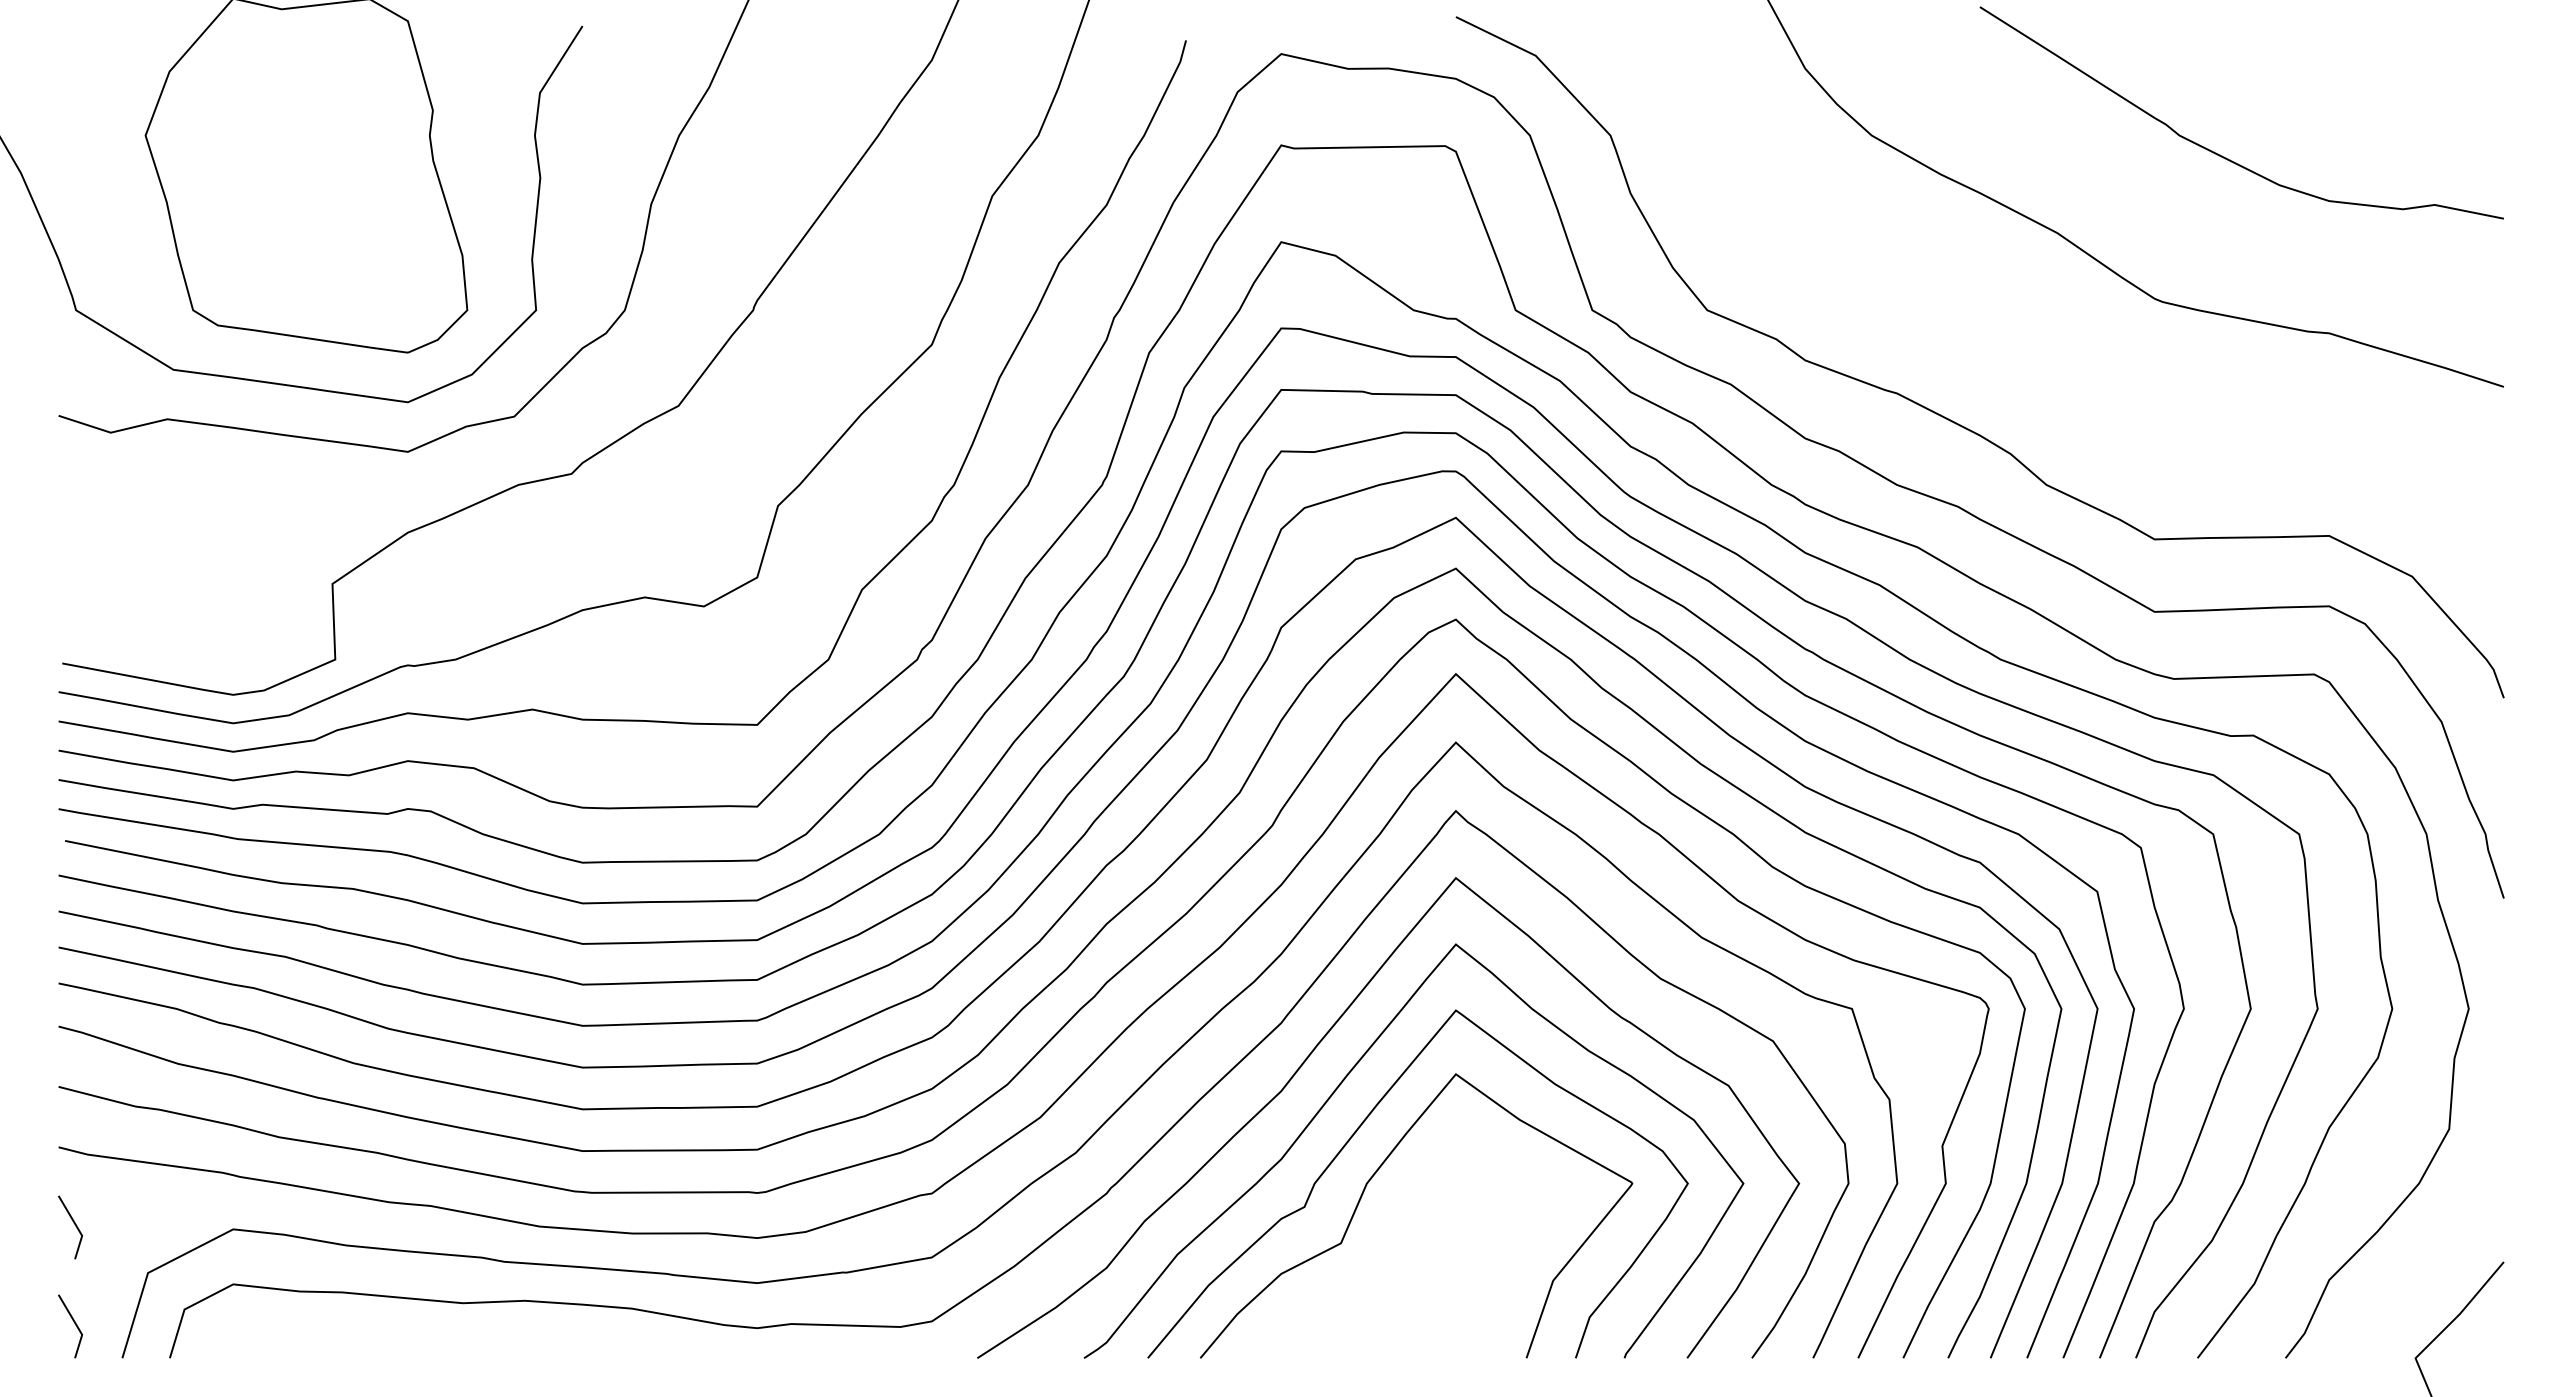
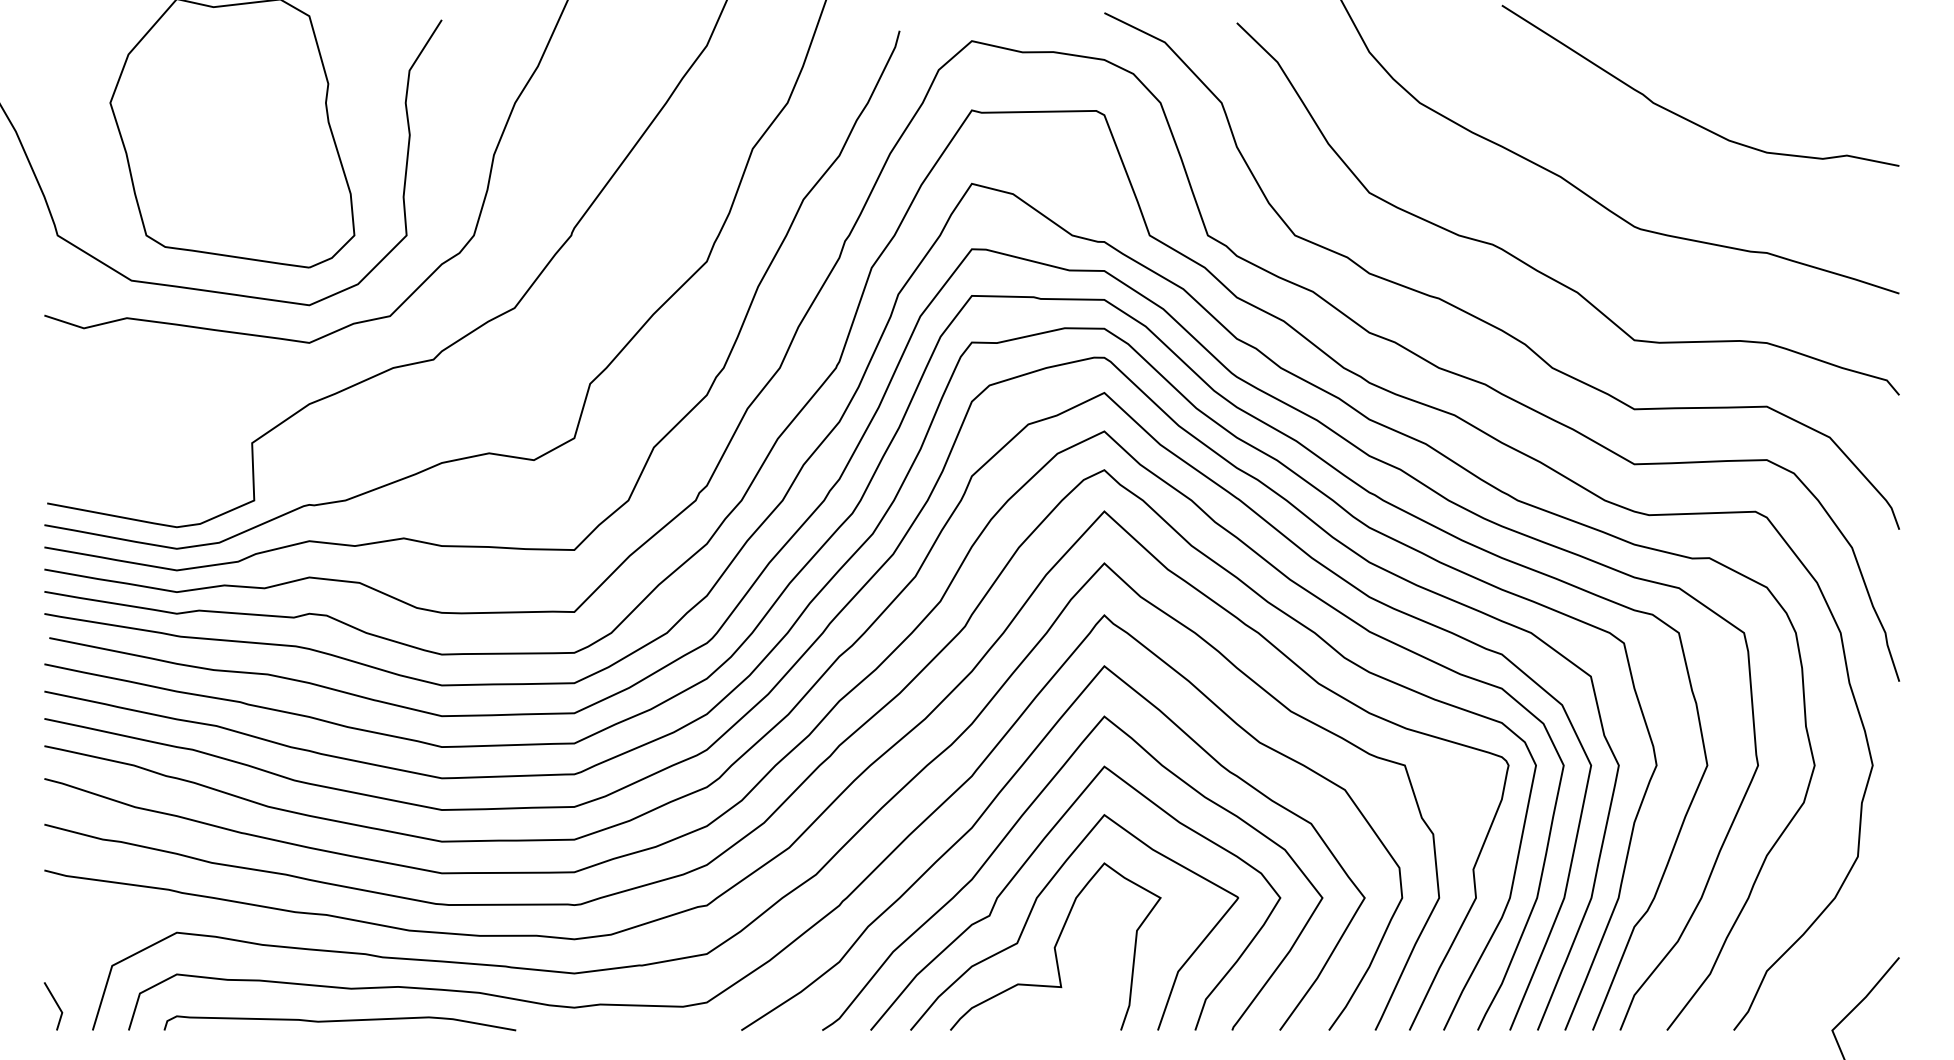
curve: (2023, 353) -> (1534, 268), added
line: (73, 1223) -> (55, 928), removed
curve: (1391, 1247) -> (1055, 946), added
curve: (448, 1346) -> (340, 1021), added

